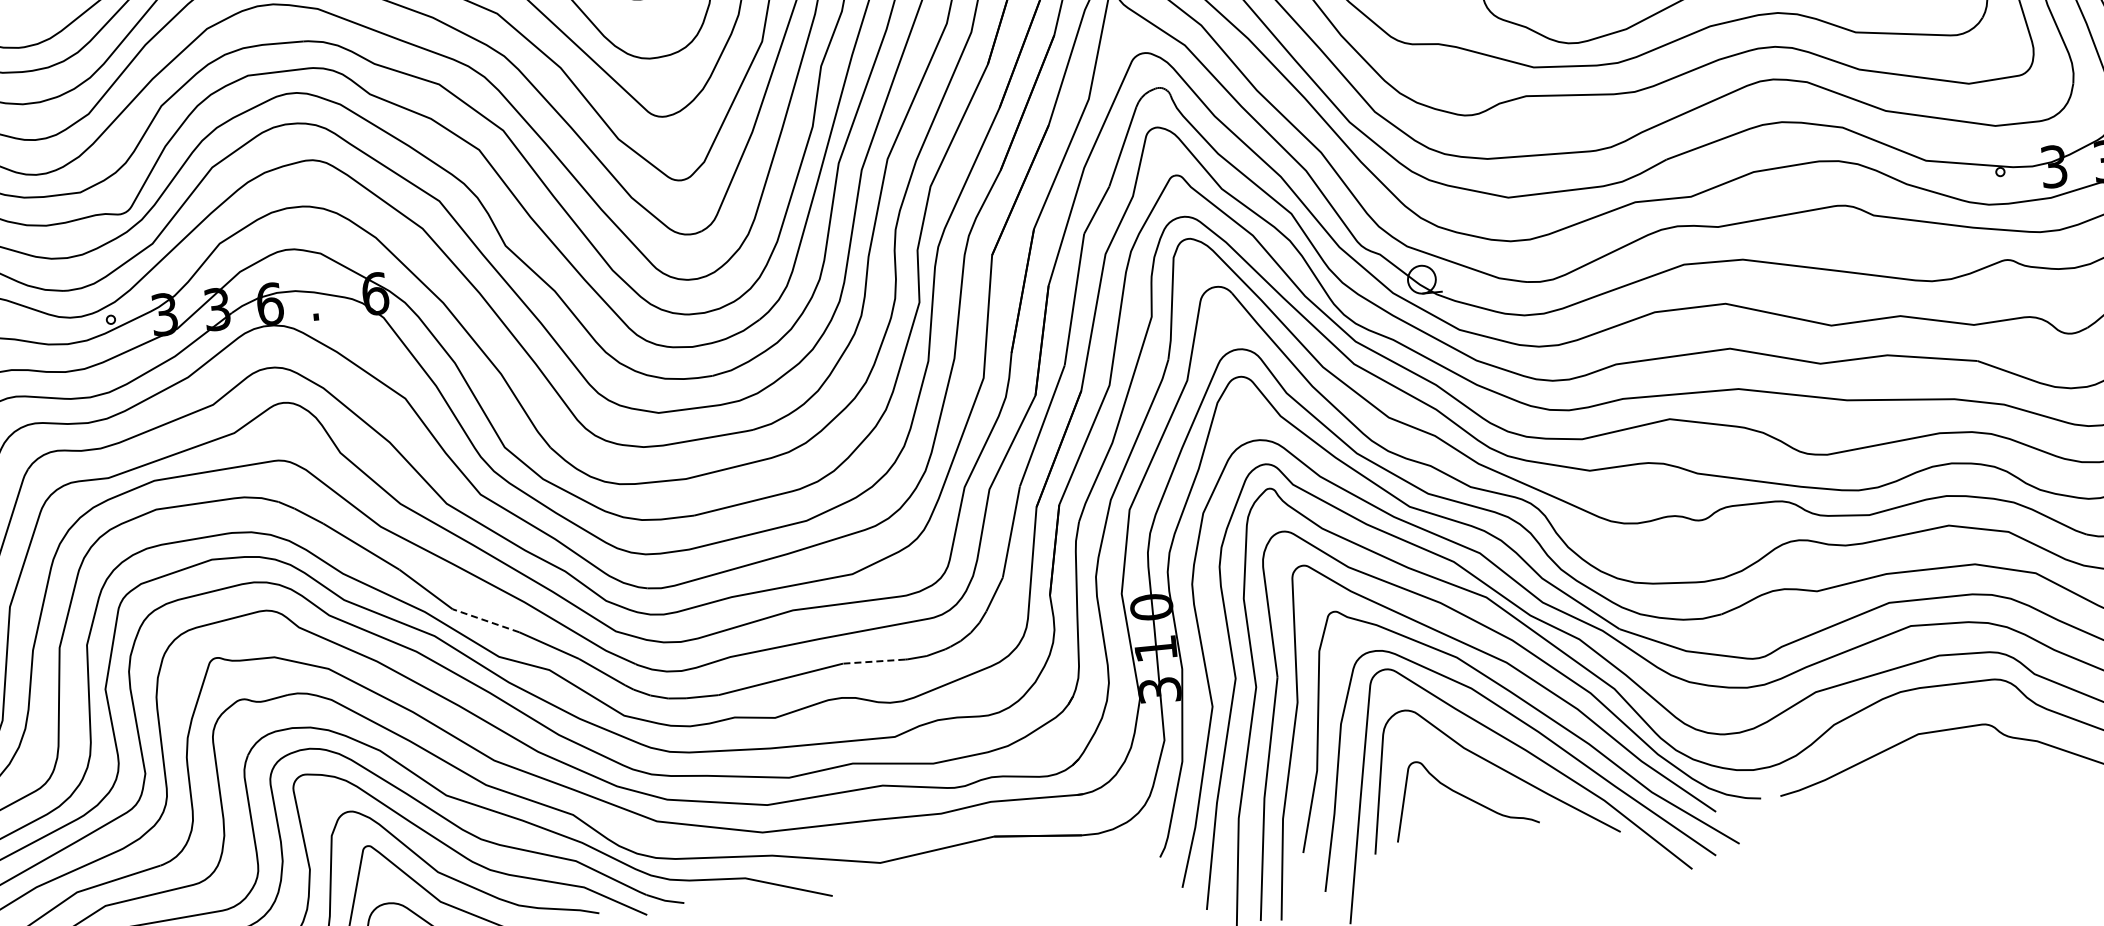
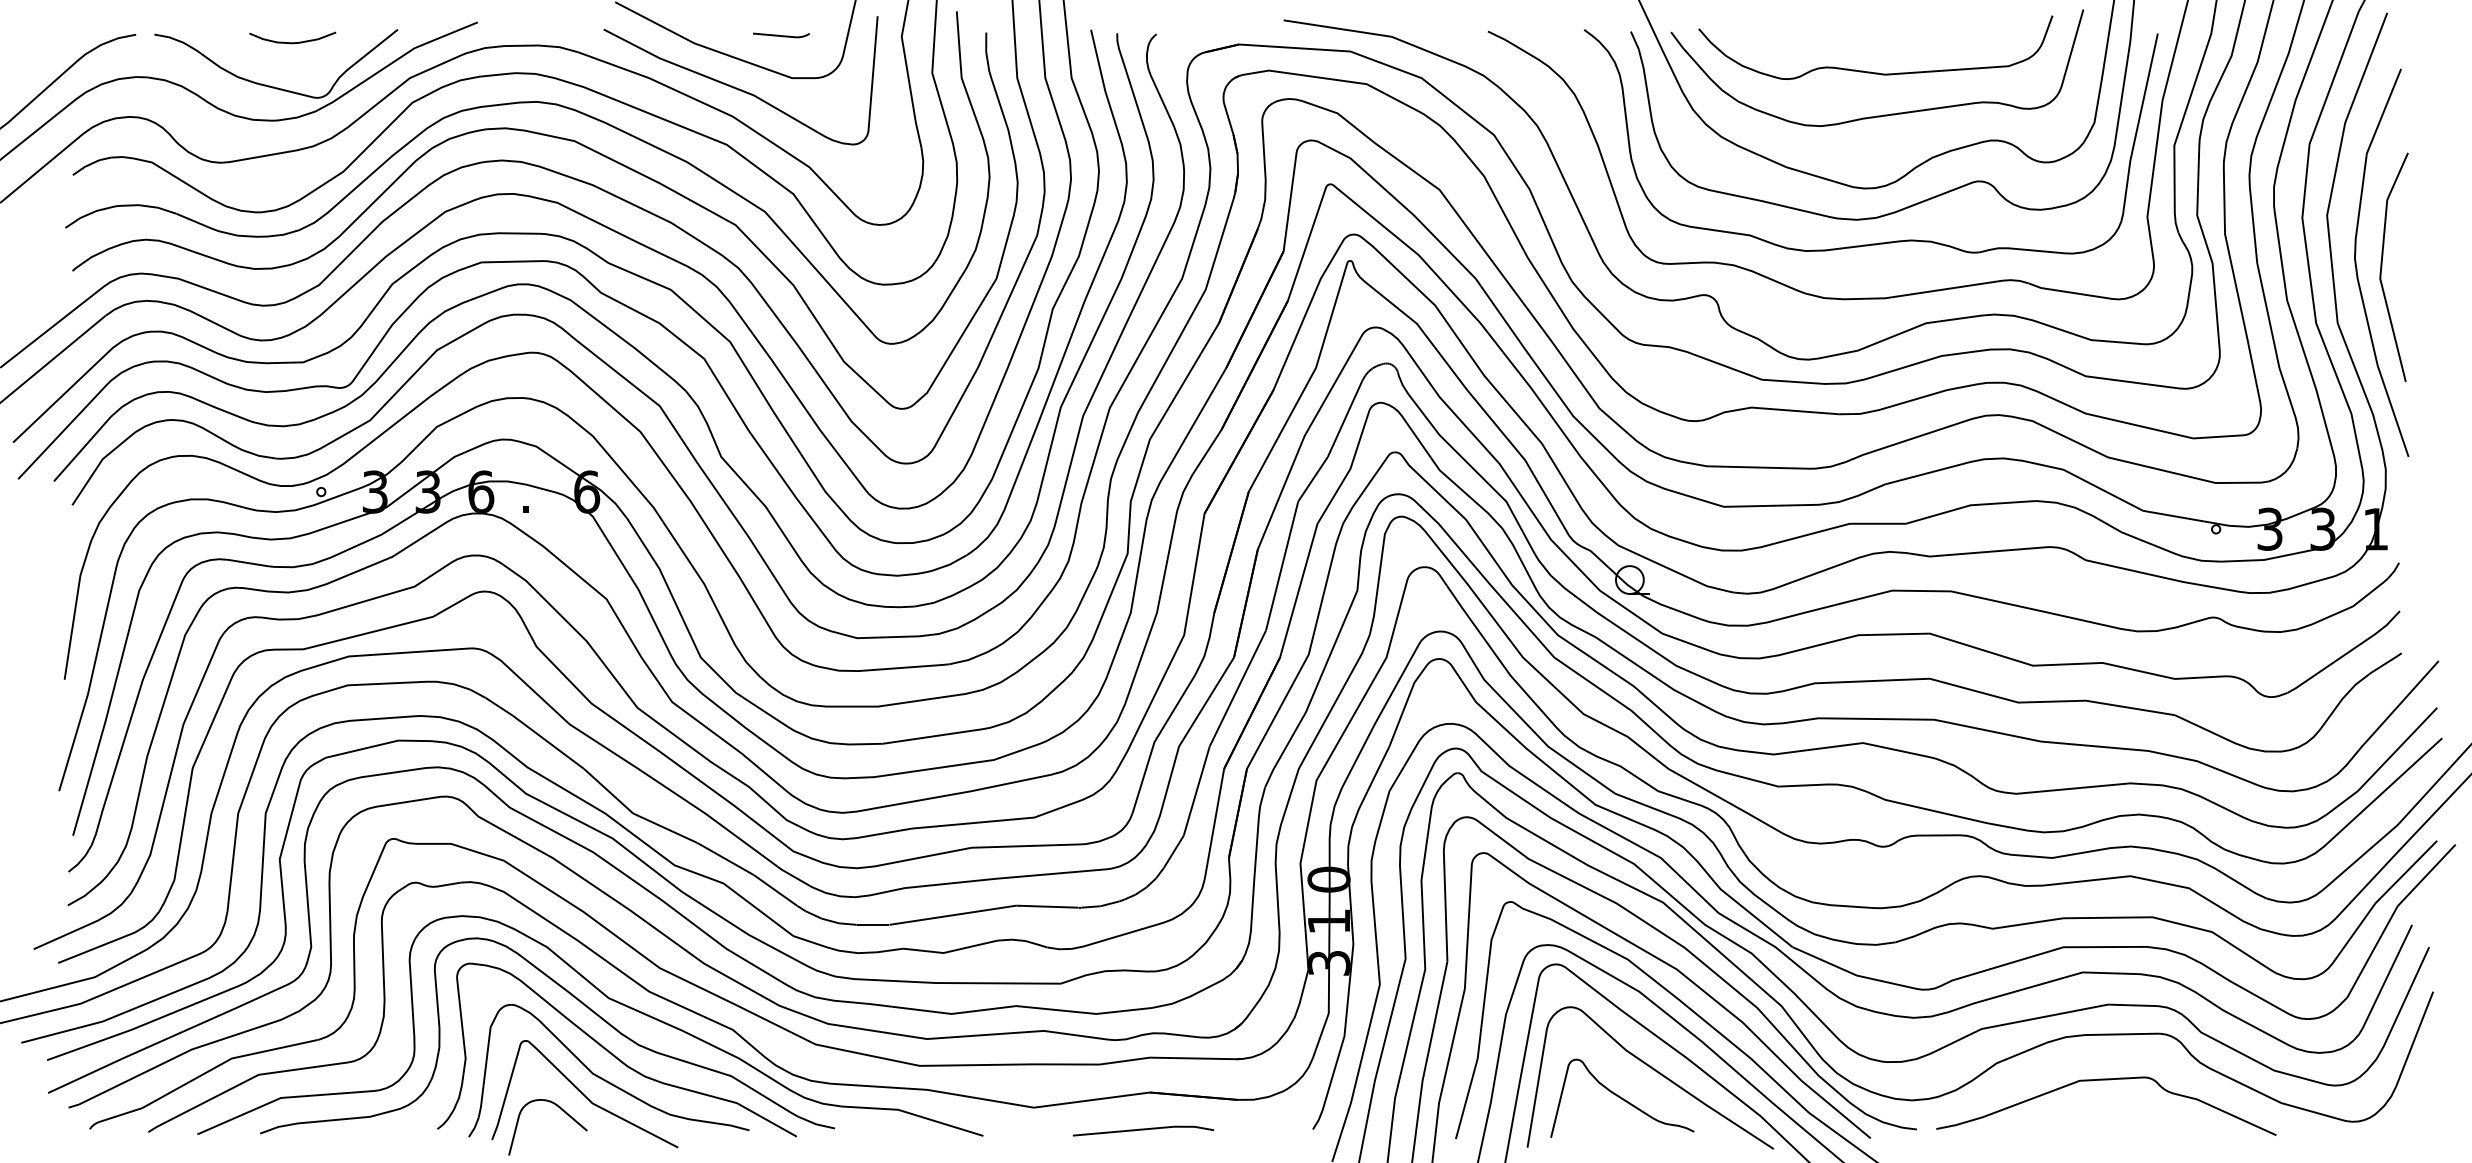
line: (485, 620) -> (664, 827), dashed -> solid
line: (873, 661) -> (1046, 906), dashed -> solid
line: (990, 875) -> (1142, 1130), added

